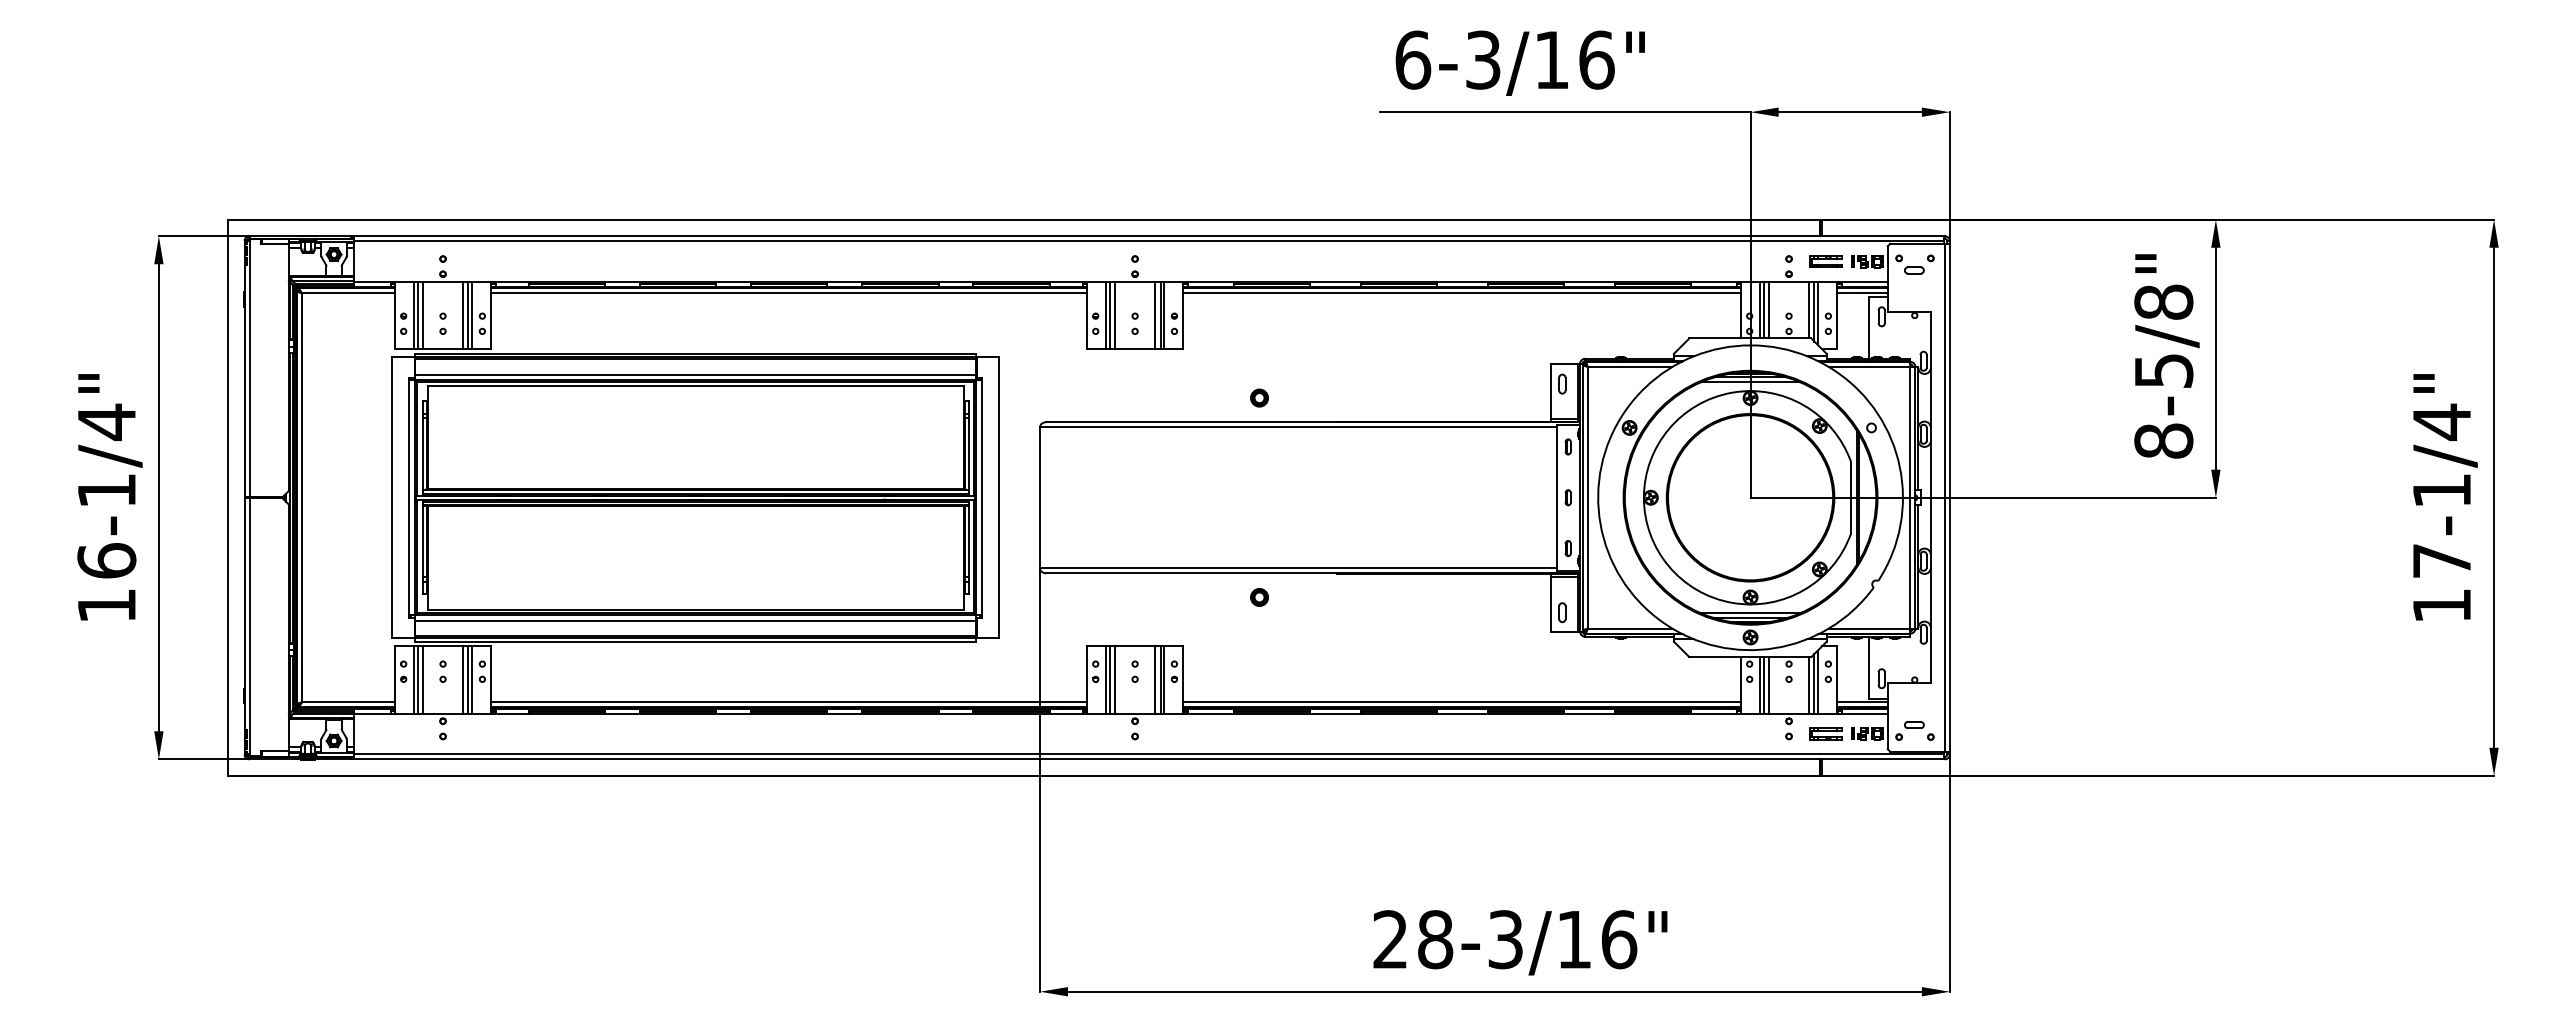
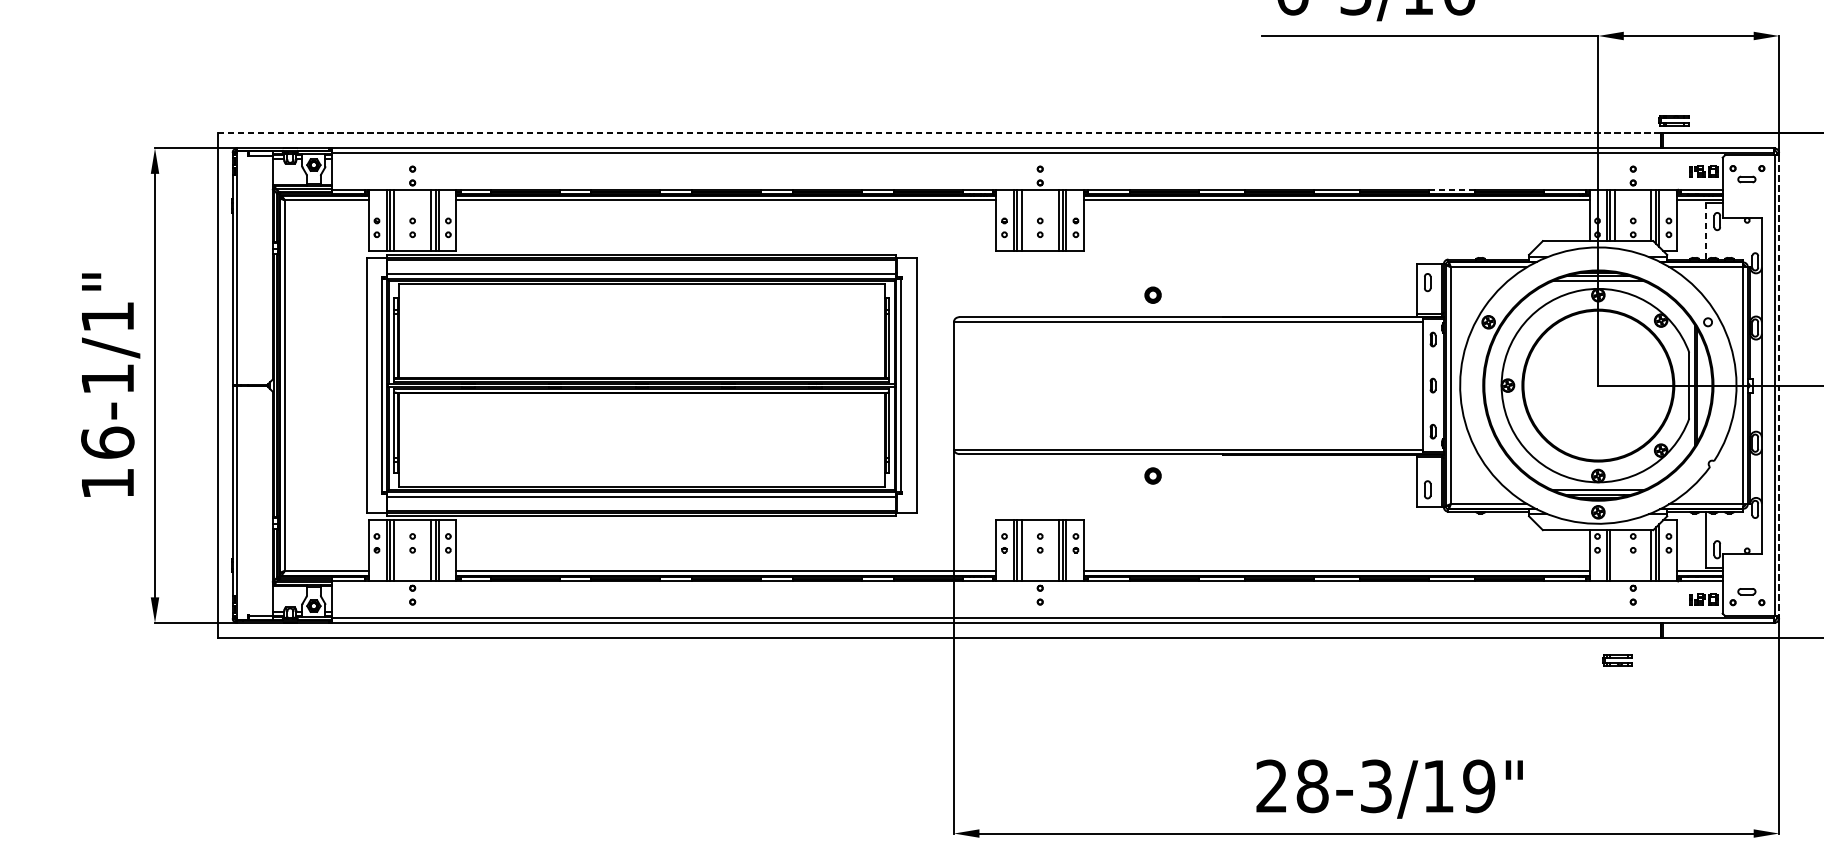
line: (1023, 219) -> (939, 133), solid -> dashed
part: (1825, 261) -> (1673, 120), moved
line: (1588, 281) -> (1451, 189), solid -> dashed
line: (1869, 328) -> (1706, 232), solid -> dashed
text: (106, 422) -> (107, 317), 16-1/4" -> 16-1/1"
line: (1949, 497) -> (1778, 385), solid -> dashed
line: (1769, 685) -> (1615, 555), removed
part: (1825, 733) -> (1617, 660), moved
text: (1619, 939) -> (1479, 786), 28-3/16" -> 28-3/19"

